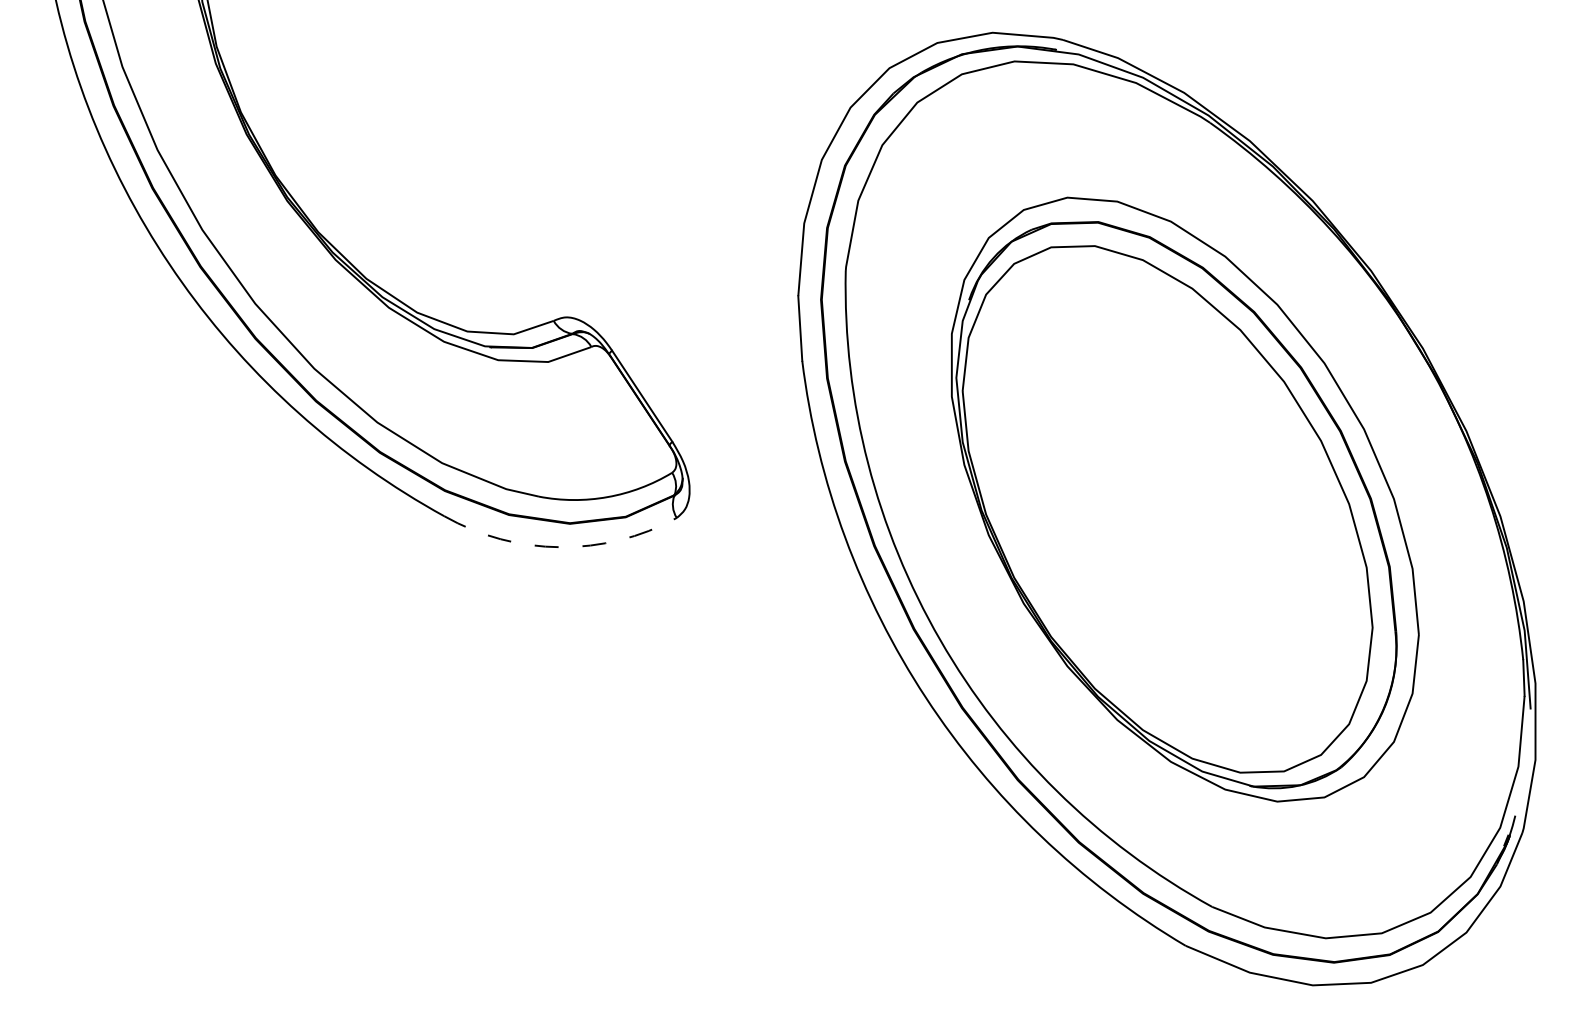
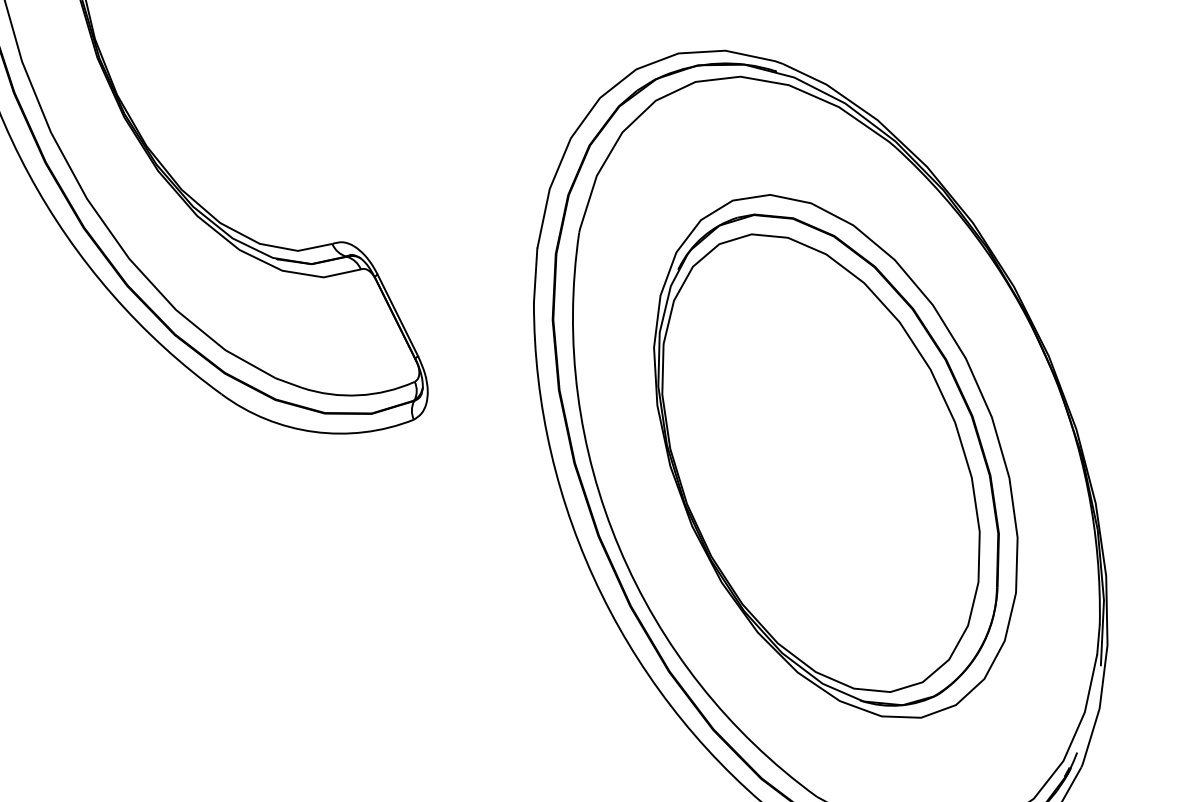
arc: (560, 547) -> (314, 432), dashed -> solid

